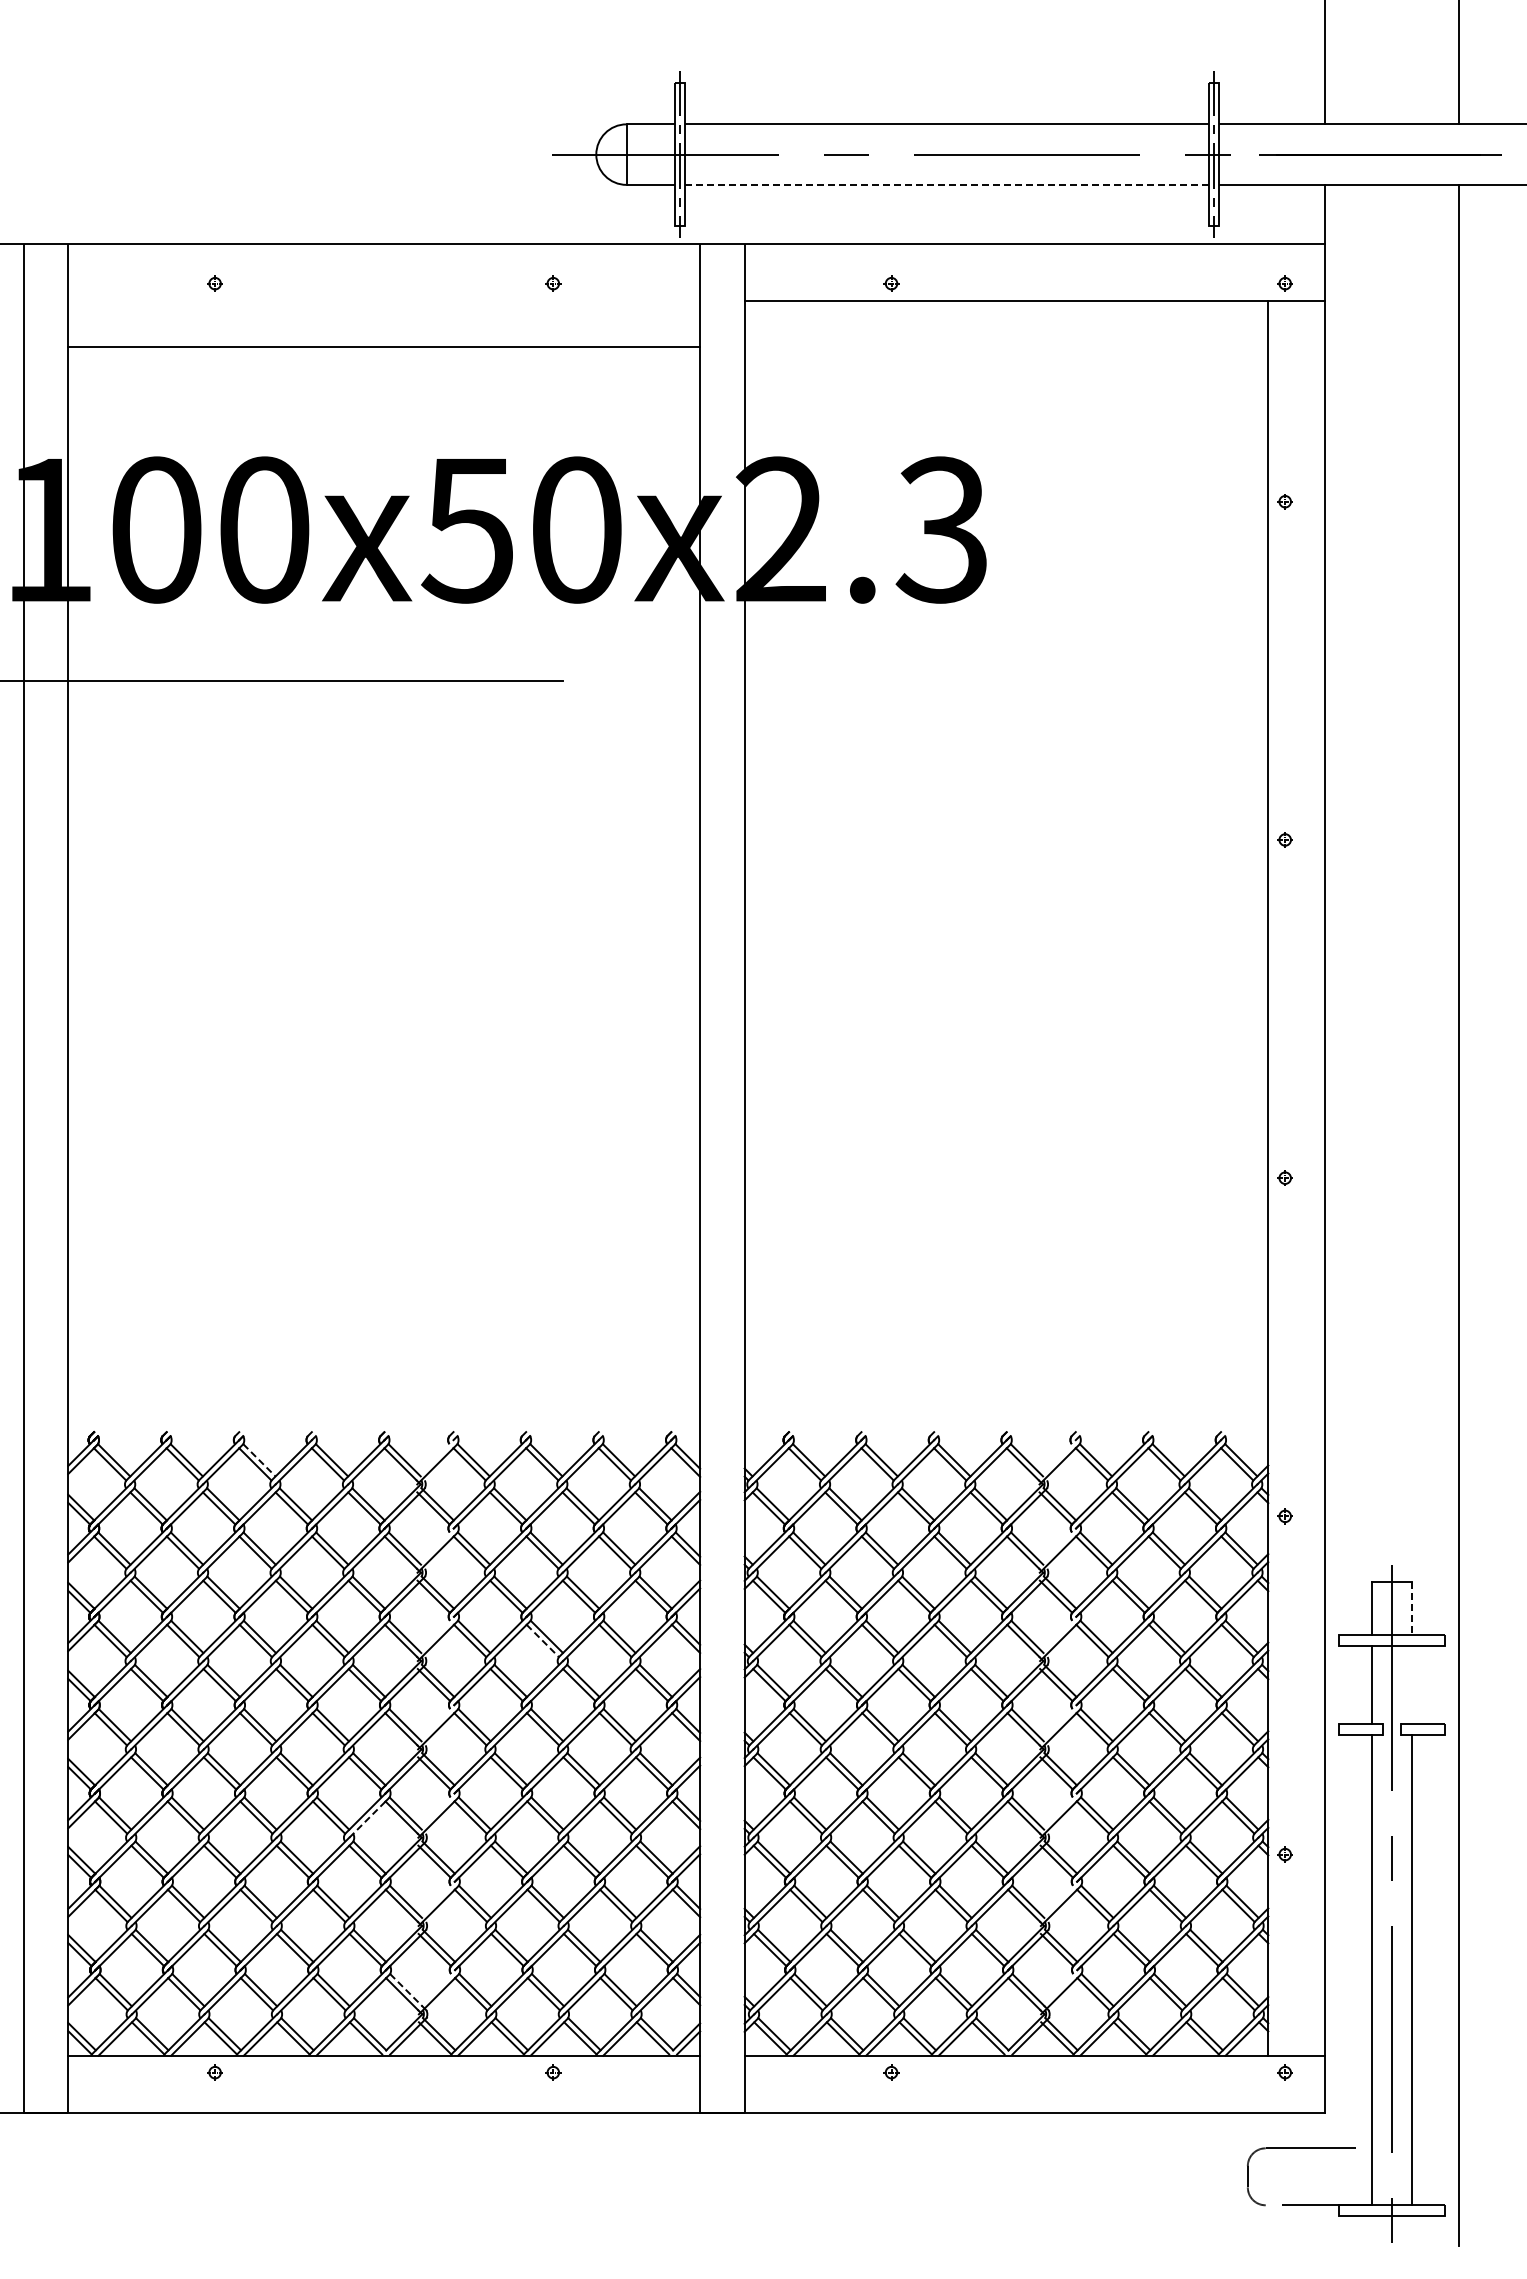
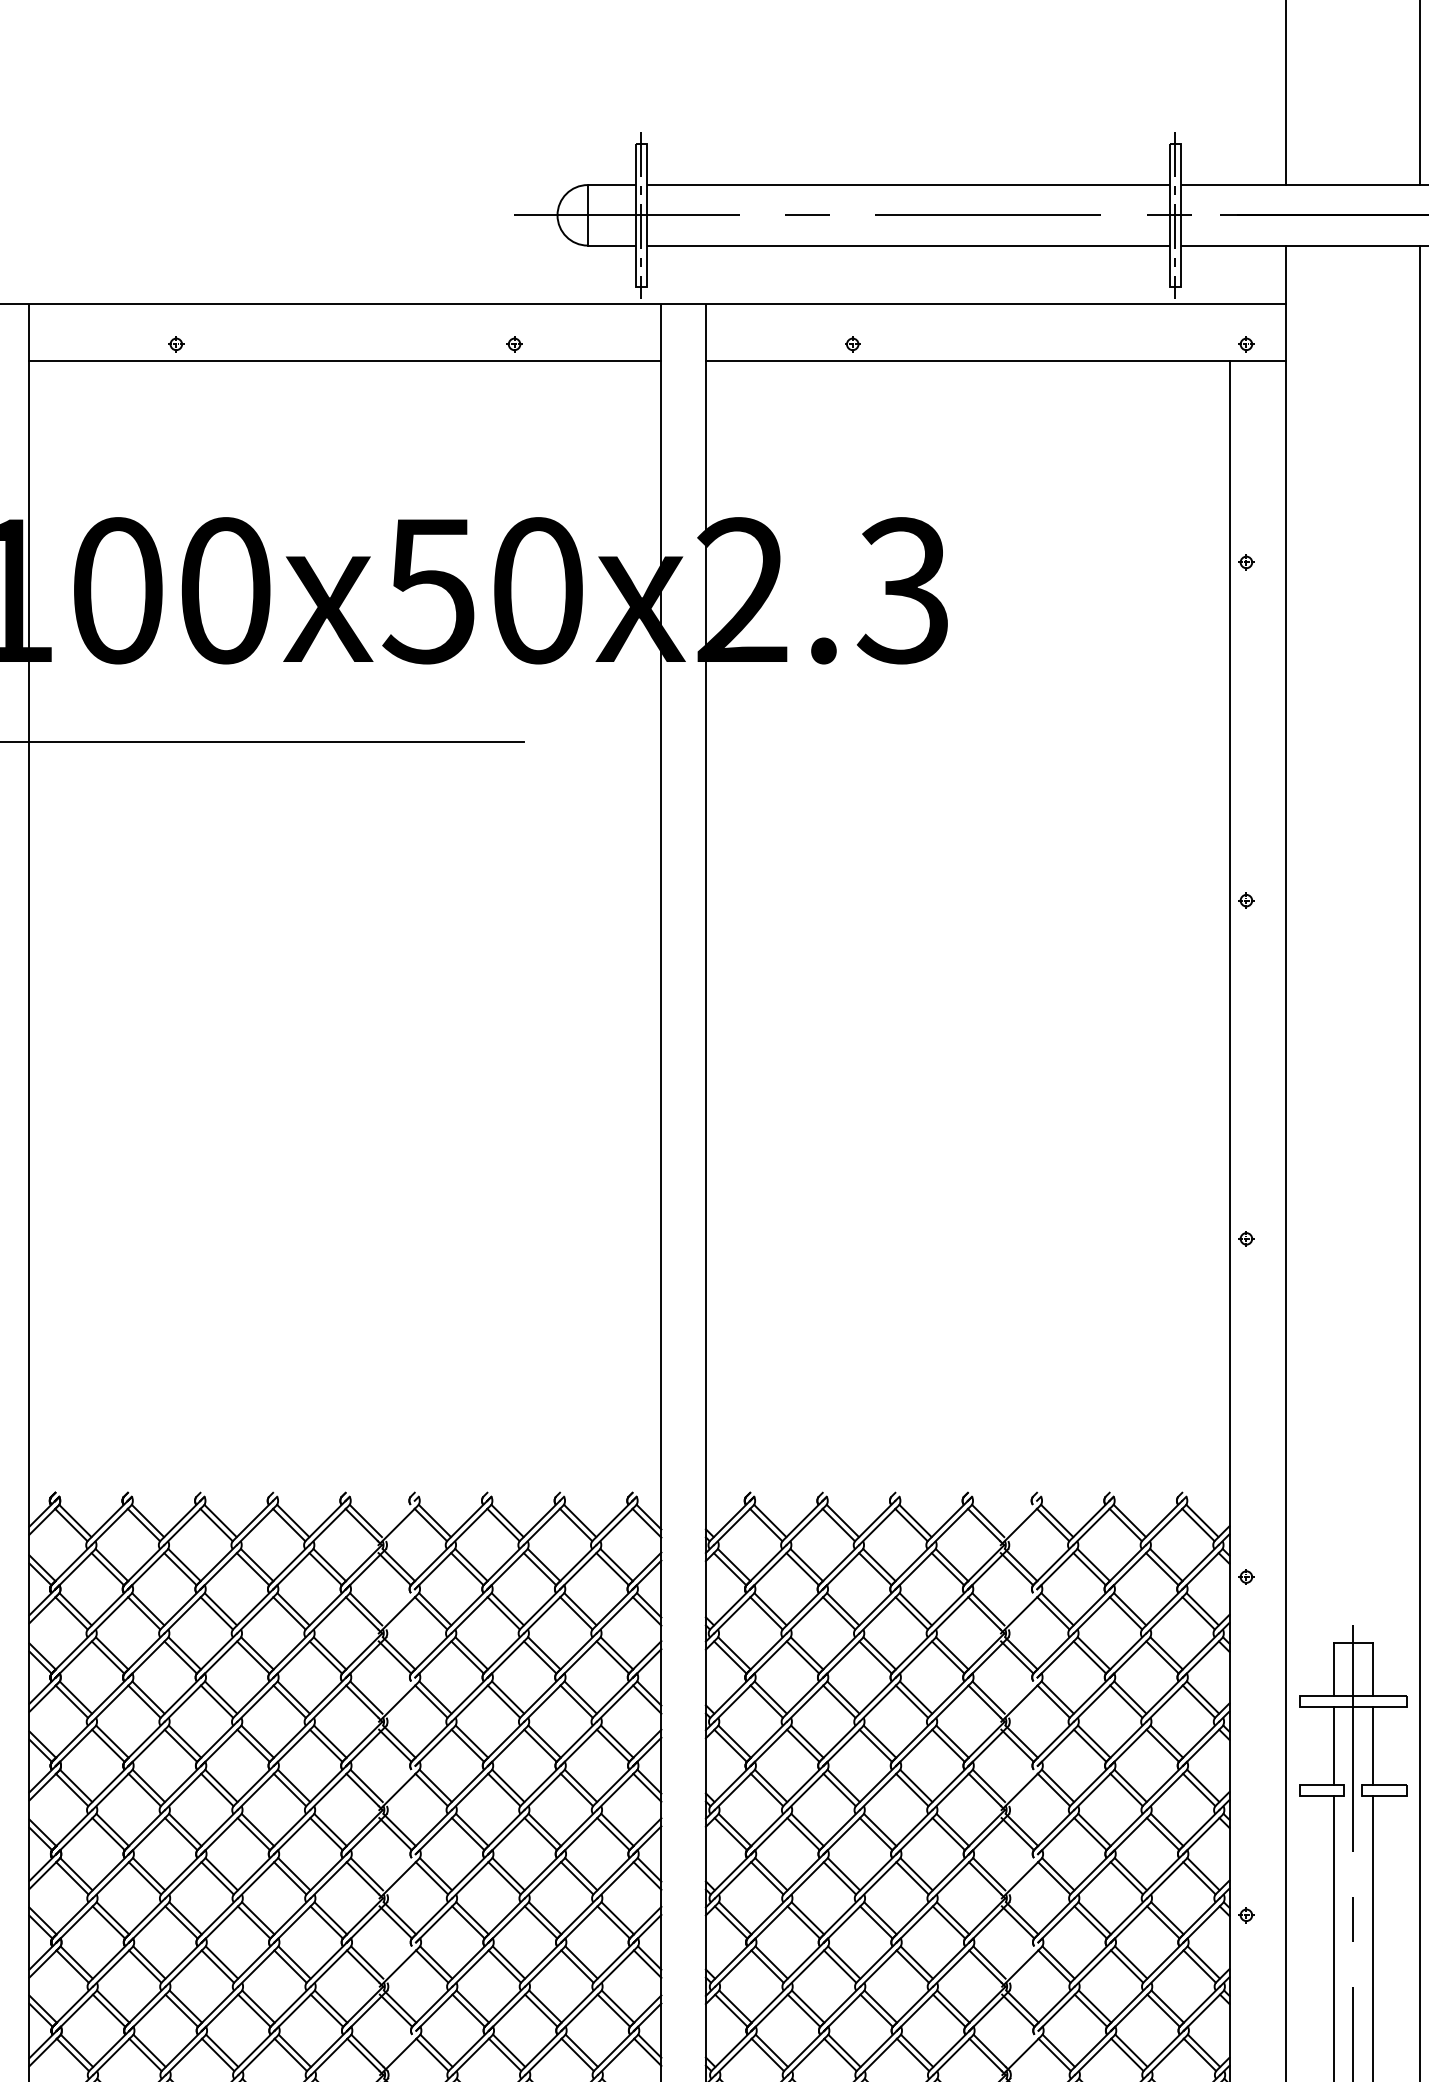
line: (946, 184) -> (907, 245), dashed -> solid
line: (384, 346) -> (345, 361), moved
line: (259, 1460) -> (220, 1521), dashed -> solid
line: (1411, 1608) -> (1372, 1669), dashed -> solid
line: (542, 1640) -> (503, 1701), dashed -> solid
line: (1411, 1684) -> (1372, 1745), added
line: (367, 1819) -> (328, 1880), dashed -> solid
line: (406, 1990) -> (367, 2051), dashed -> solid

